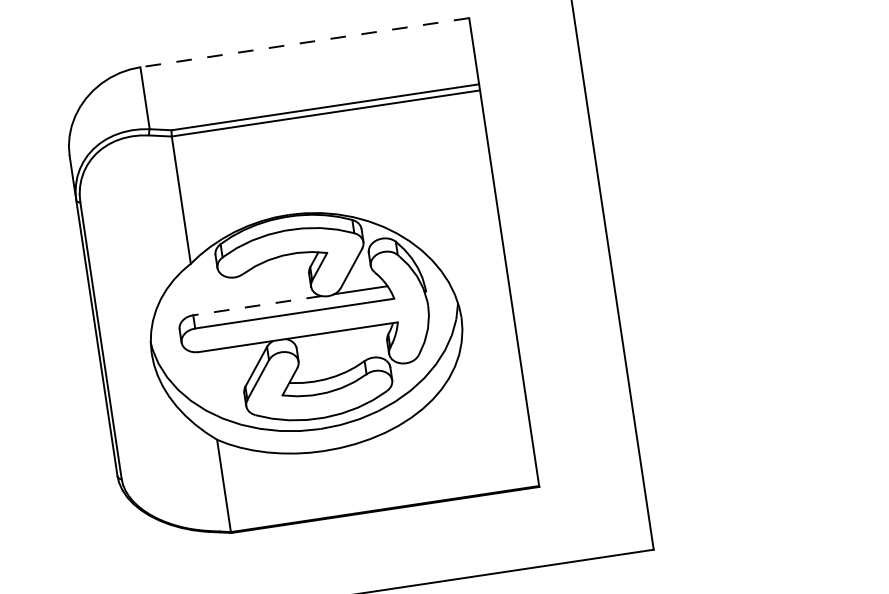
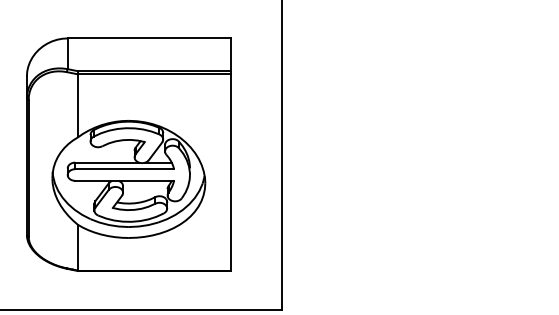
line: (305, 42) -> (149, 38), dashed -> solid
line: (258, 305) -> (107, 162), dashed -> solid

